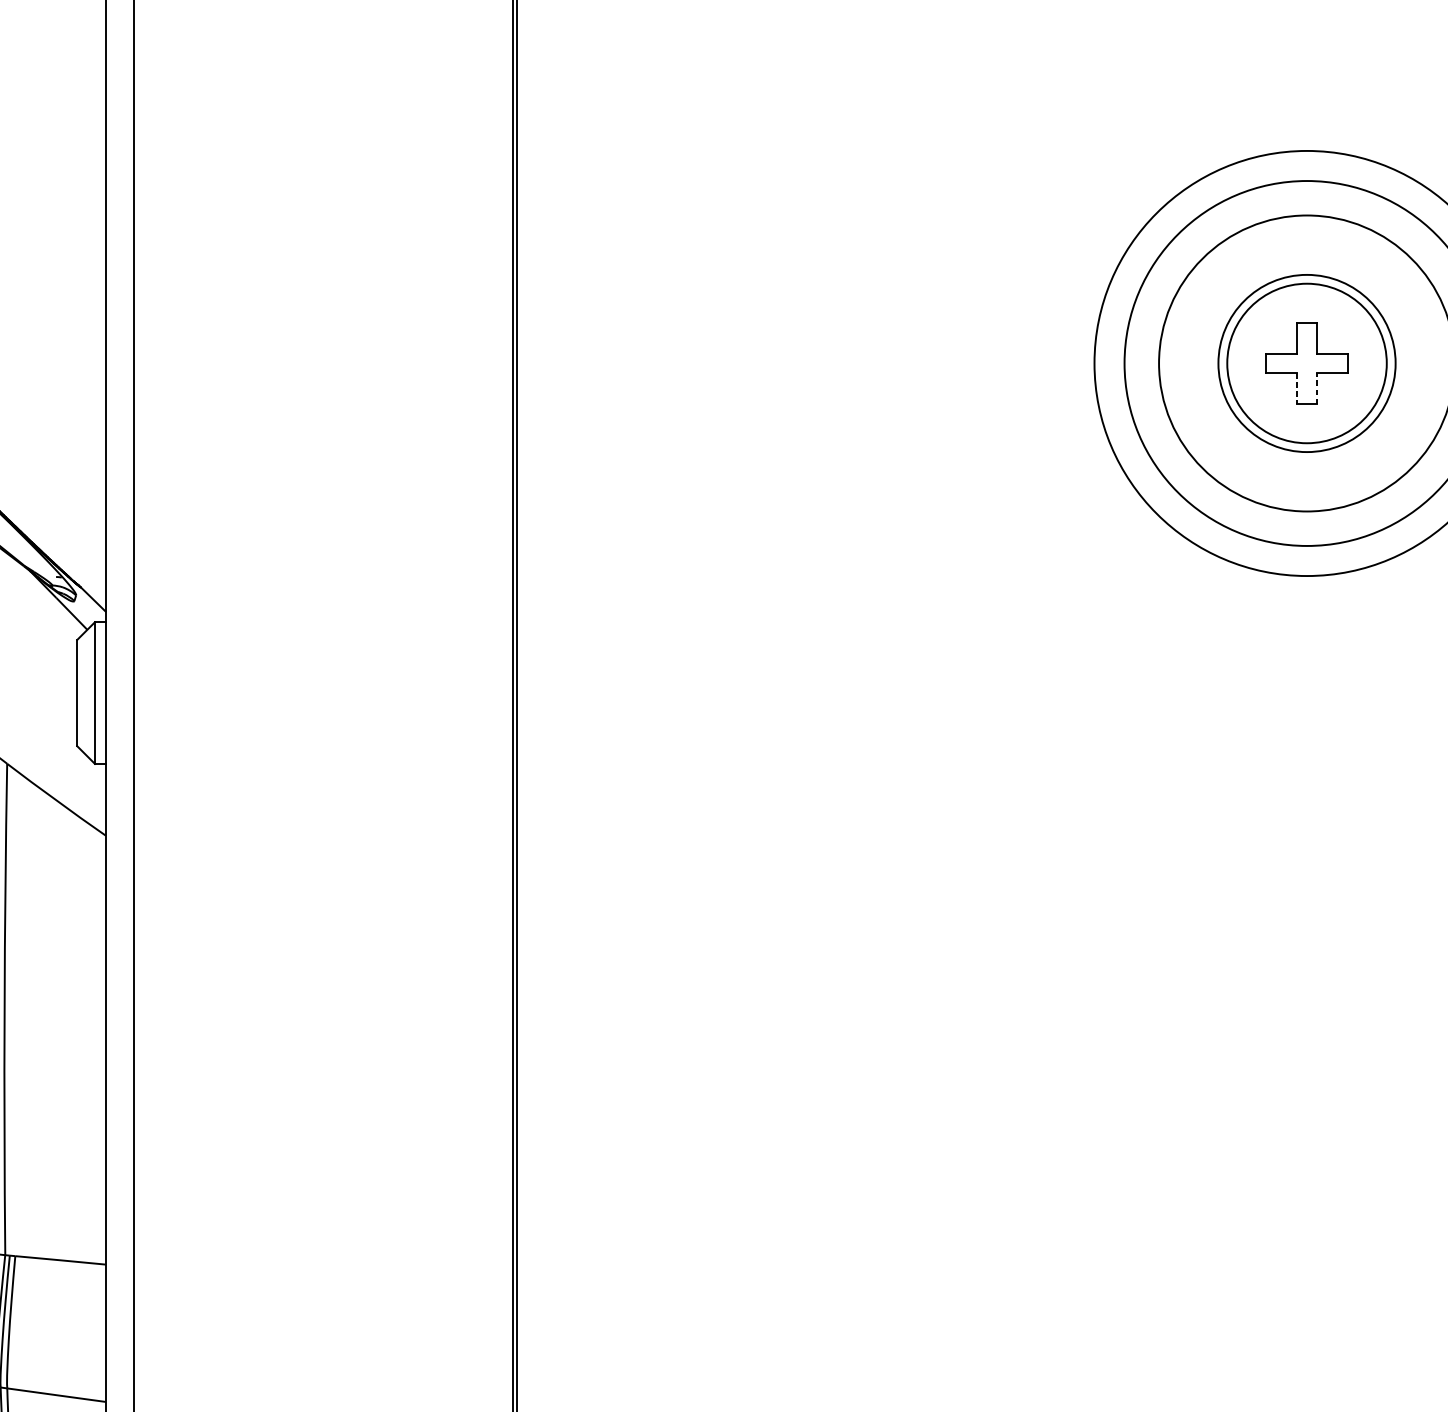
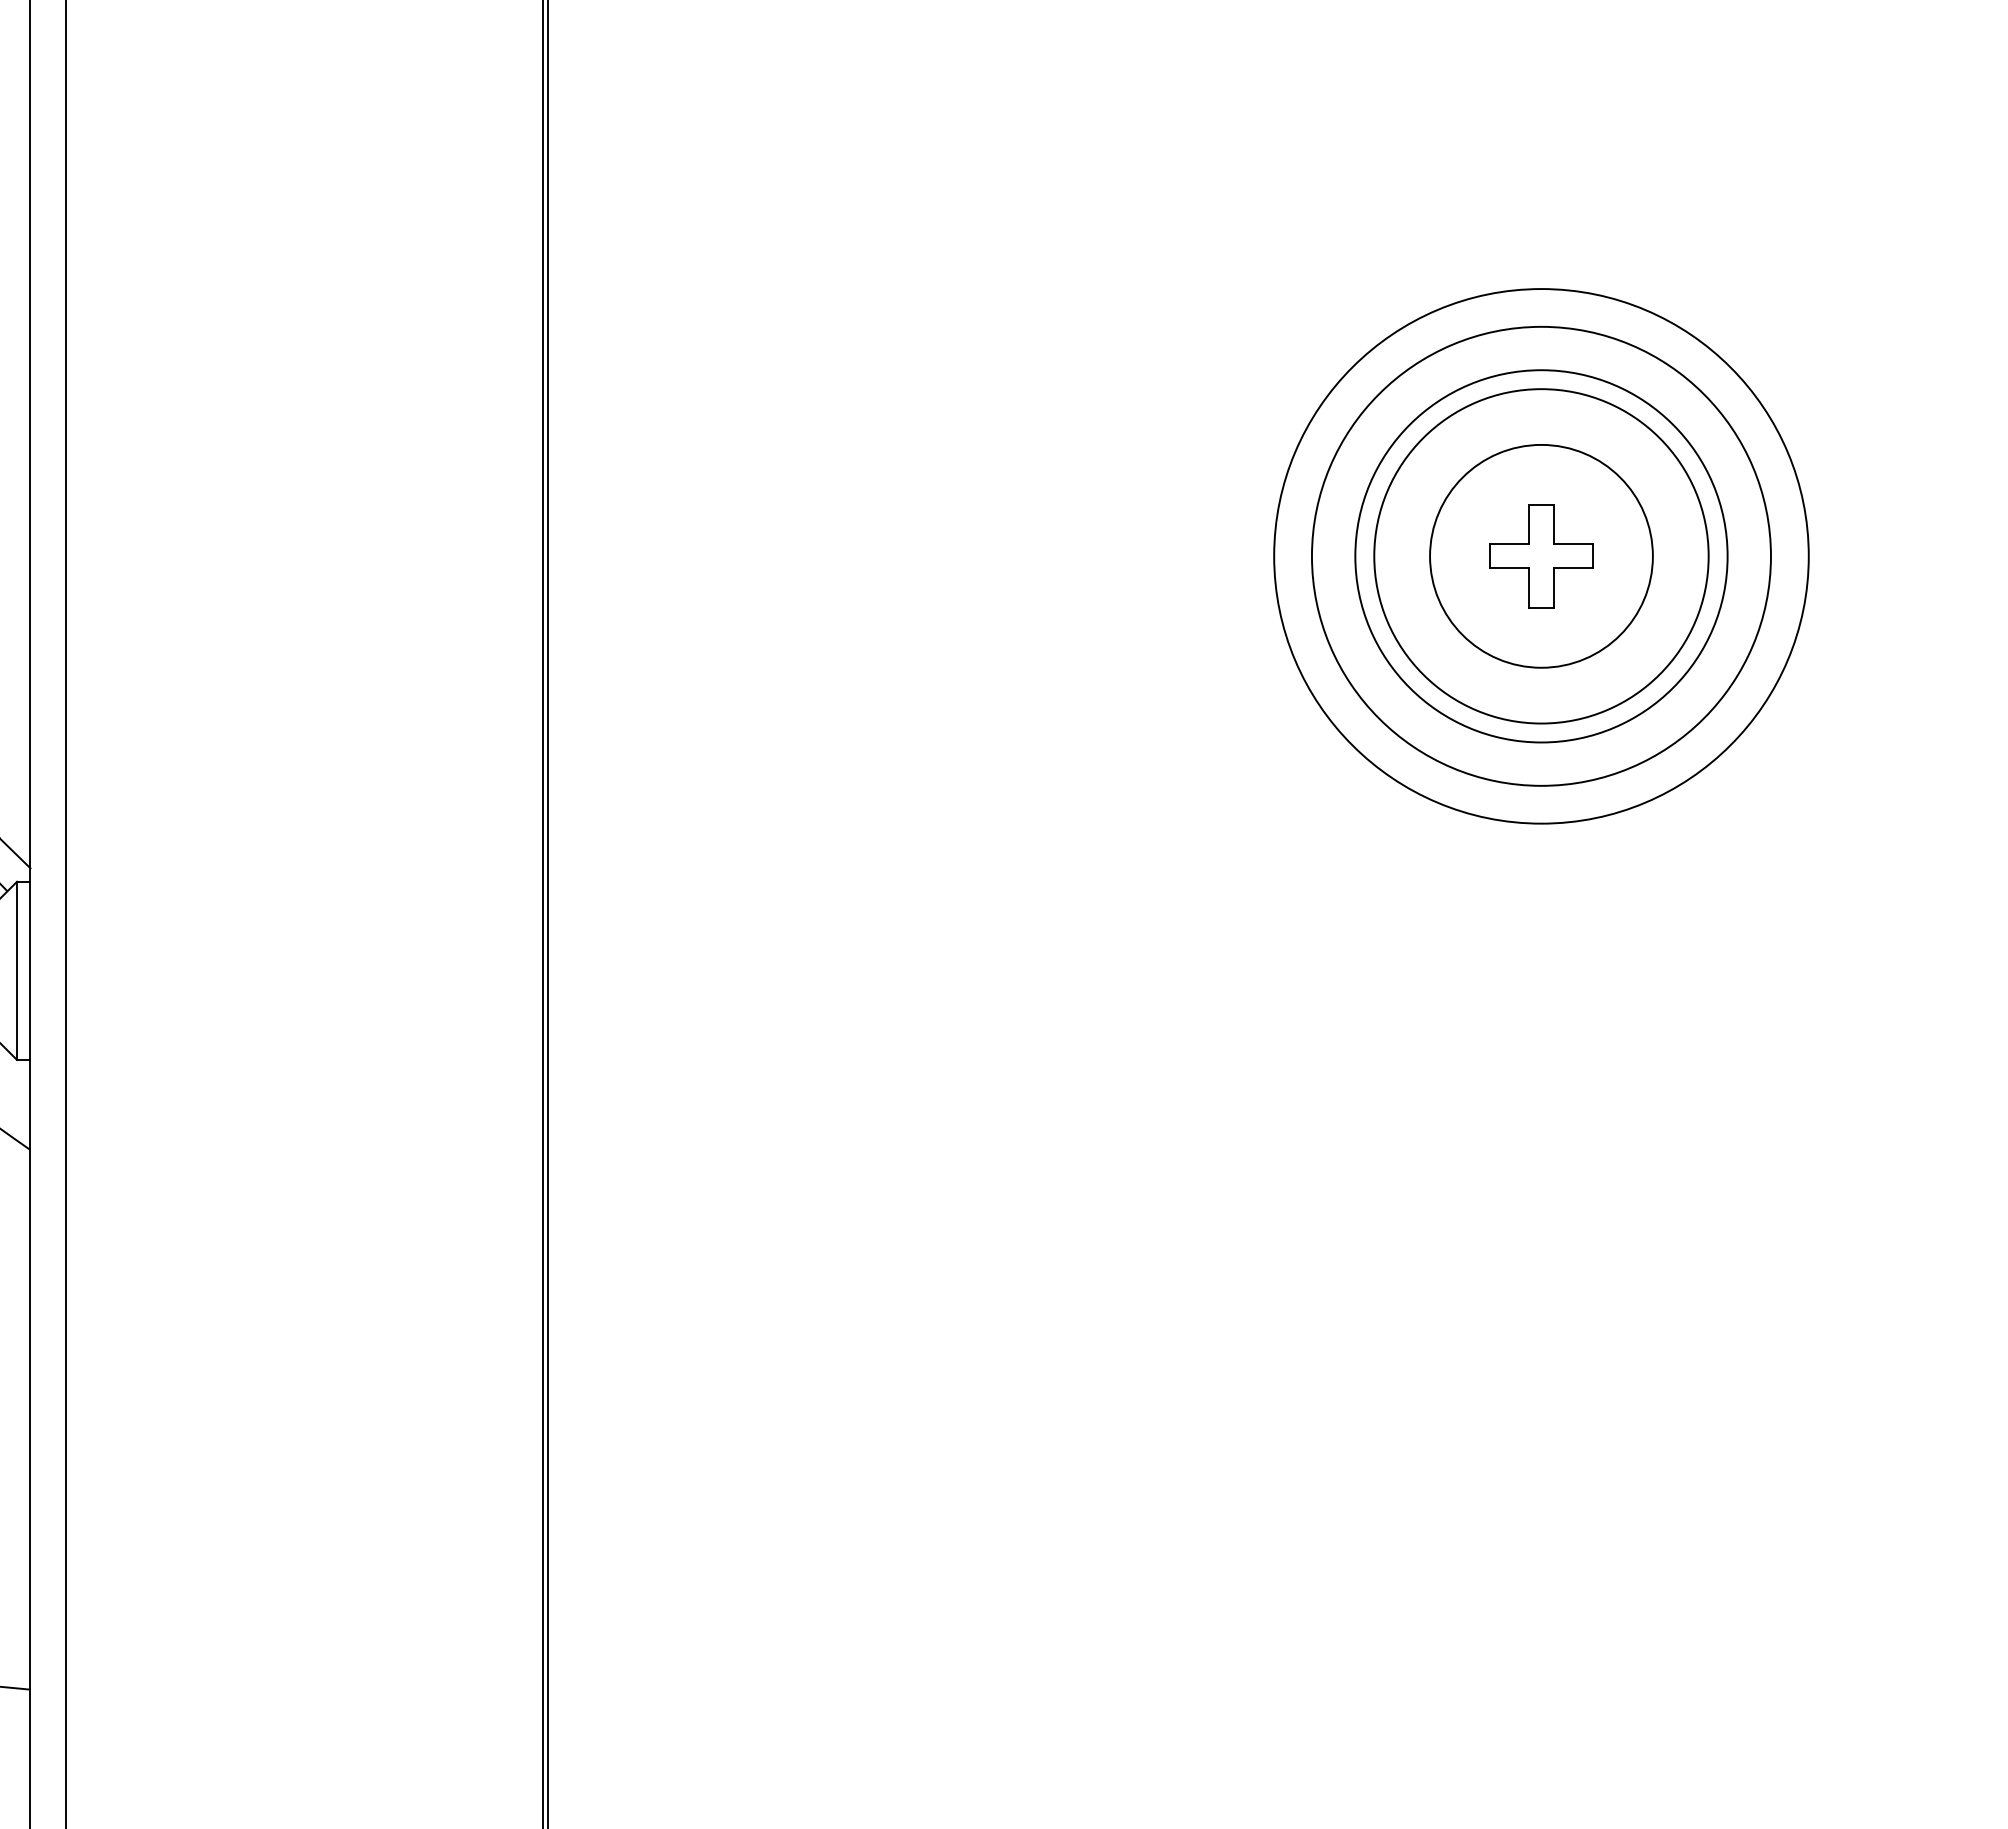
circle: (1307, 363) -> (1541, 556), size x1.67
line: (1297, 389) -> (1529, 588), dashed -> solid
line: (1316, 389) -> (1553, 588), dashed -> solid

